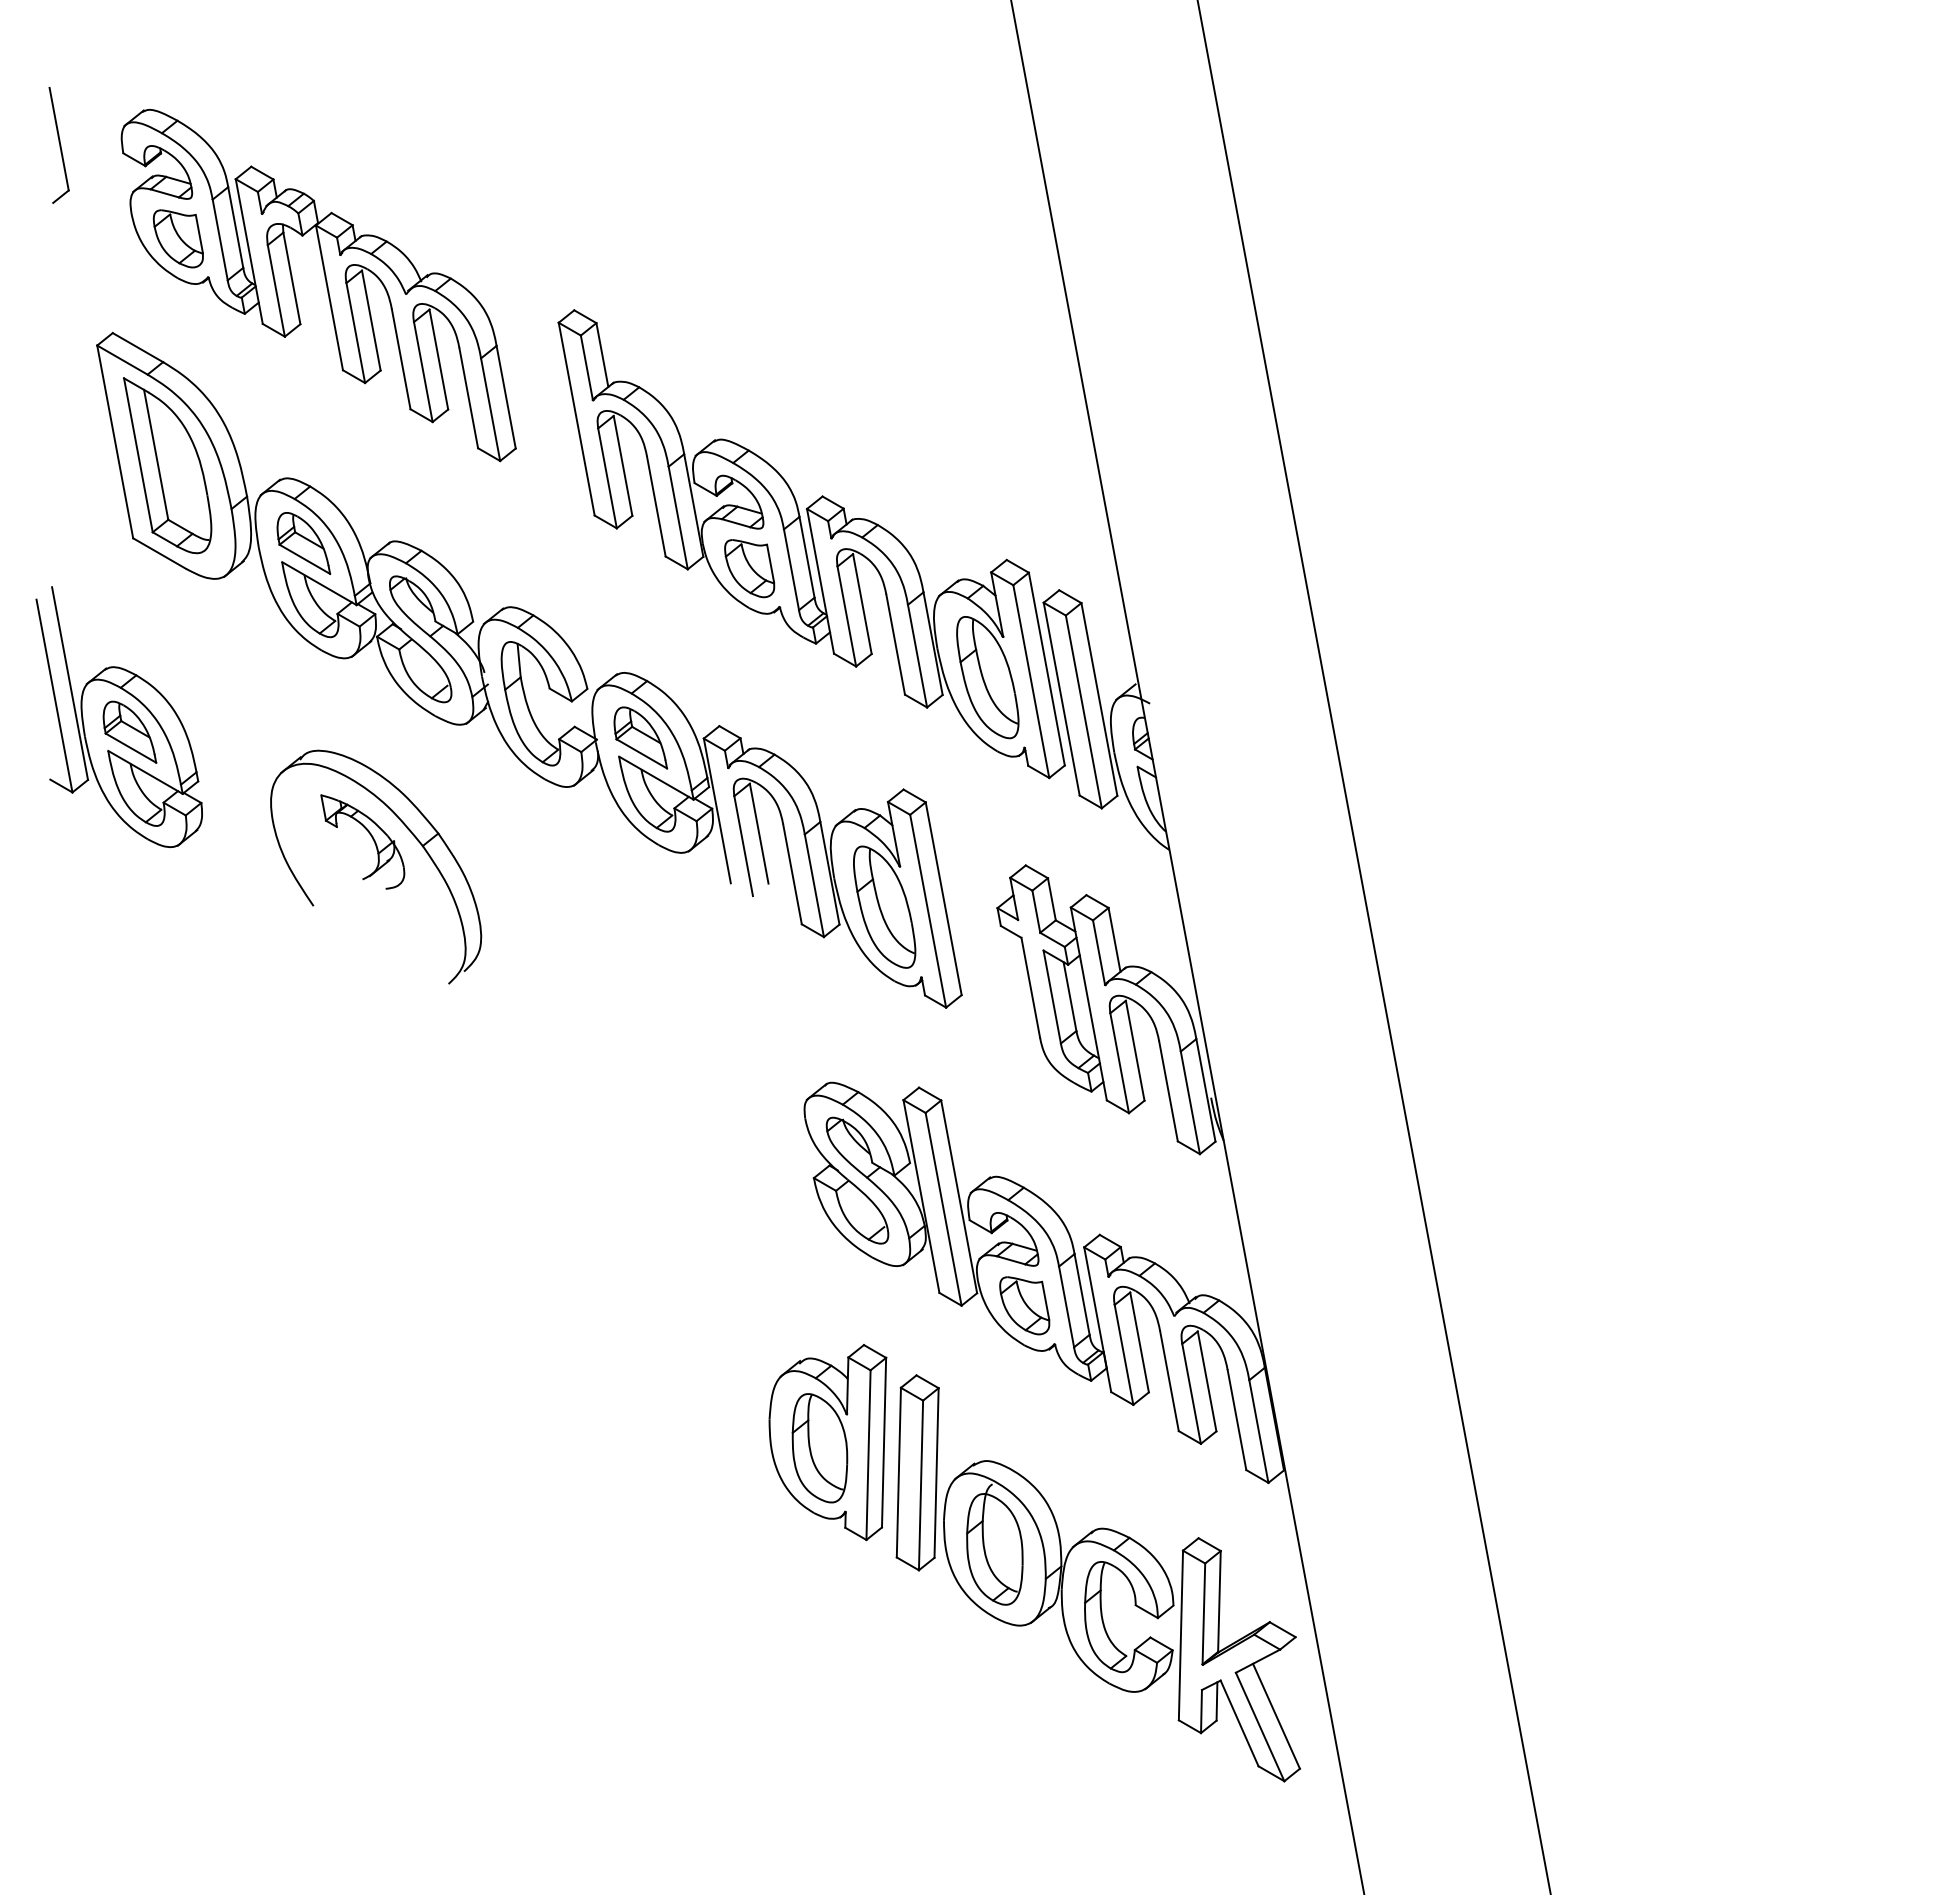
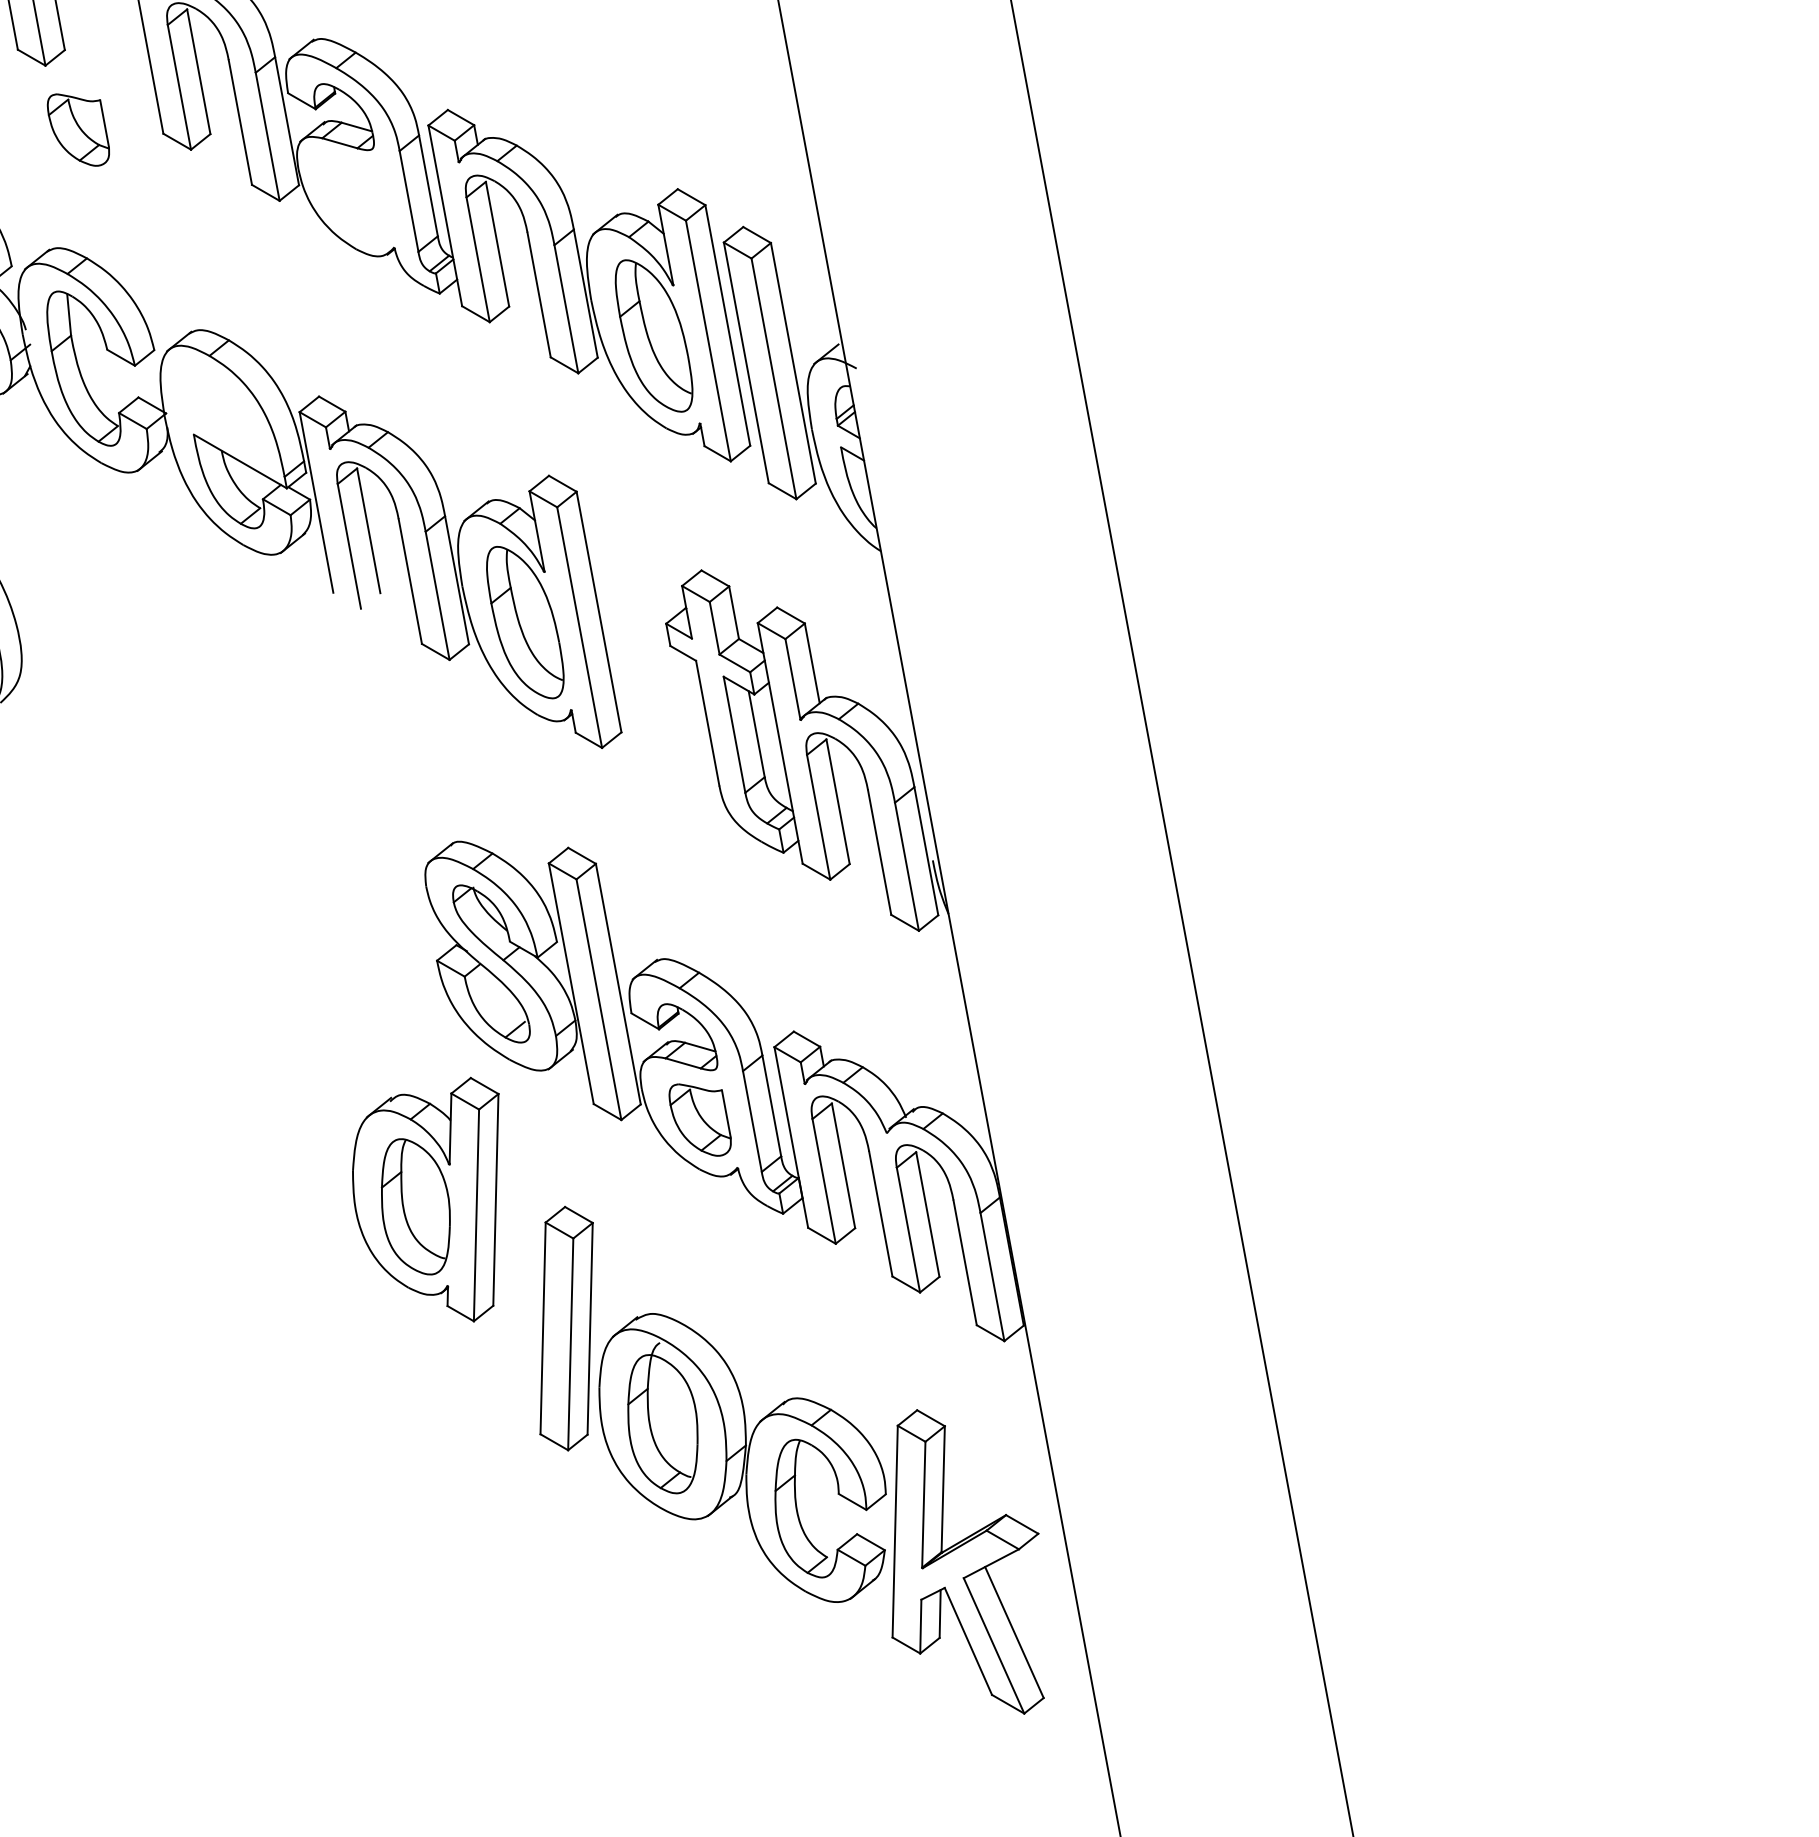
part: (749, 568) -> (78, 129), moved
part: (640, 737) -> (220, 410), removed
part: (827, 1442) -> (425, 1199), moved

